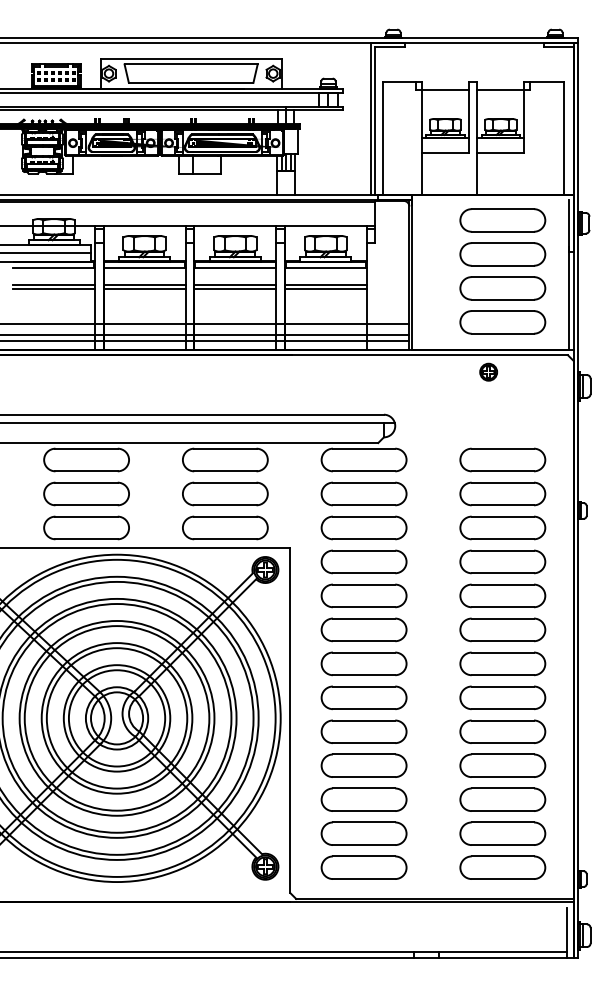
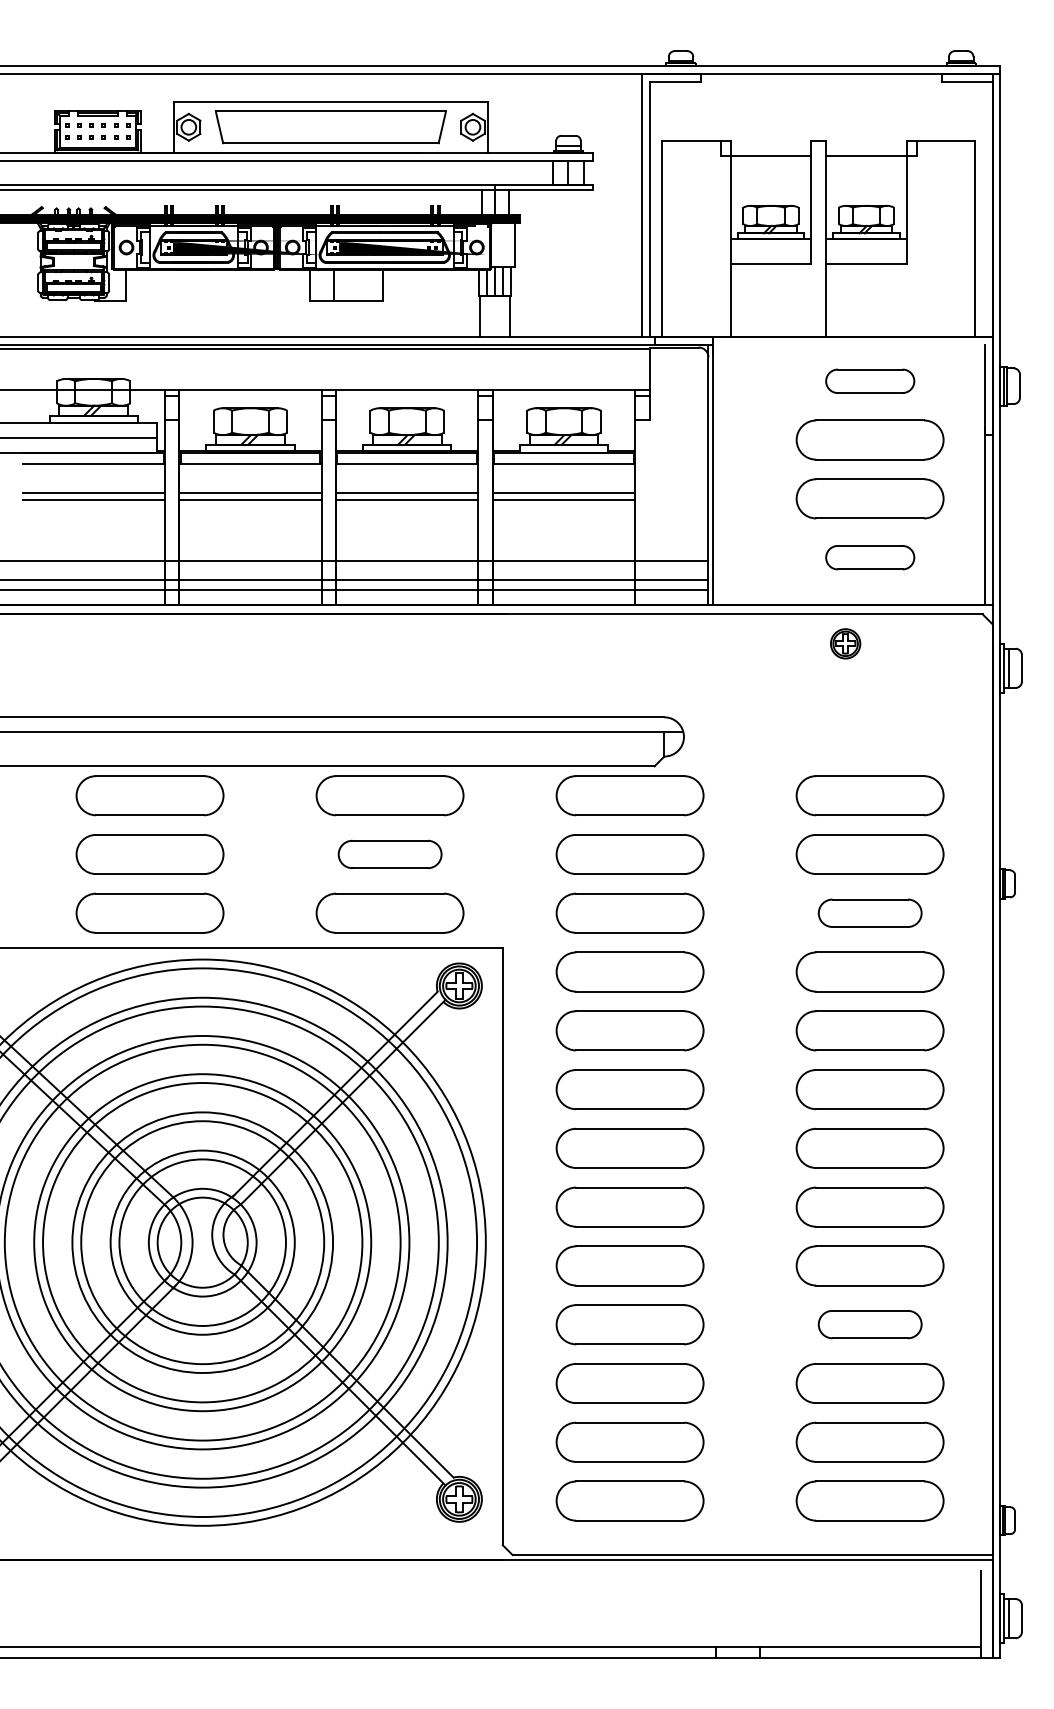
part: (502, 220) -> (869, 381), size x0.6
part: (502, 322) -> (869, 557), size x0.6
part: (225, 493) -> (390, 853), size x0.7
part: (502, 527) -> (869, 912), size x0.7
part: (502, 765) -> (869, 1324), size x0.7

